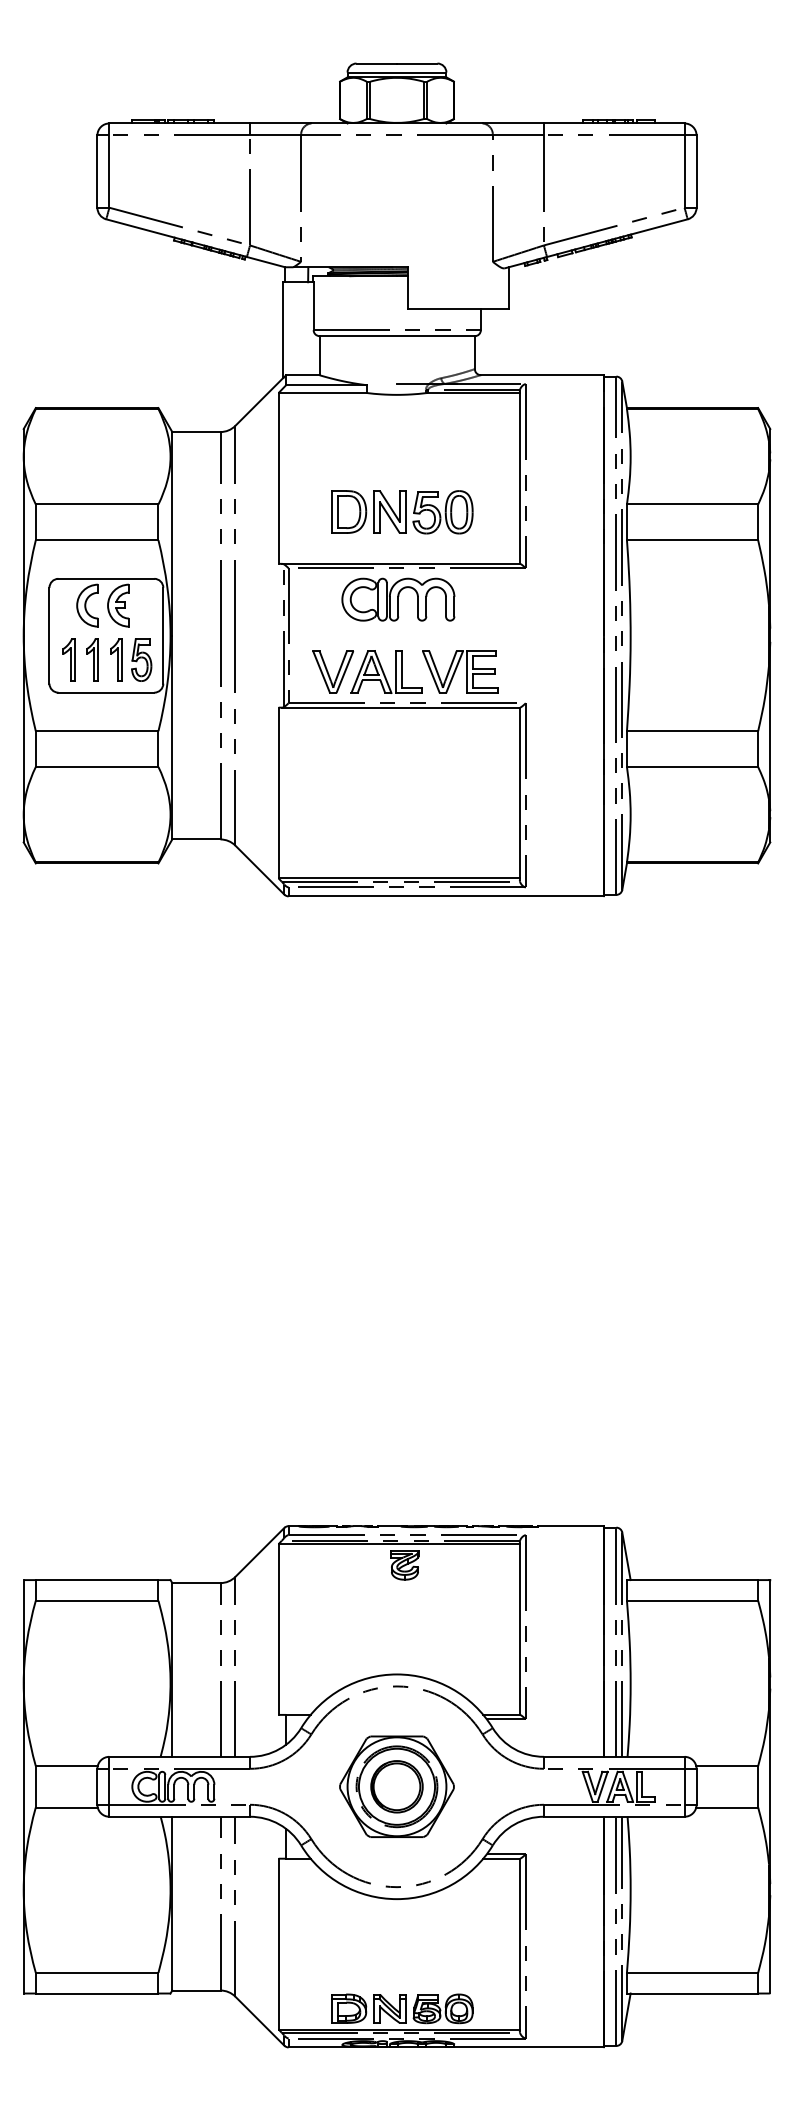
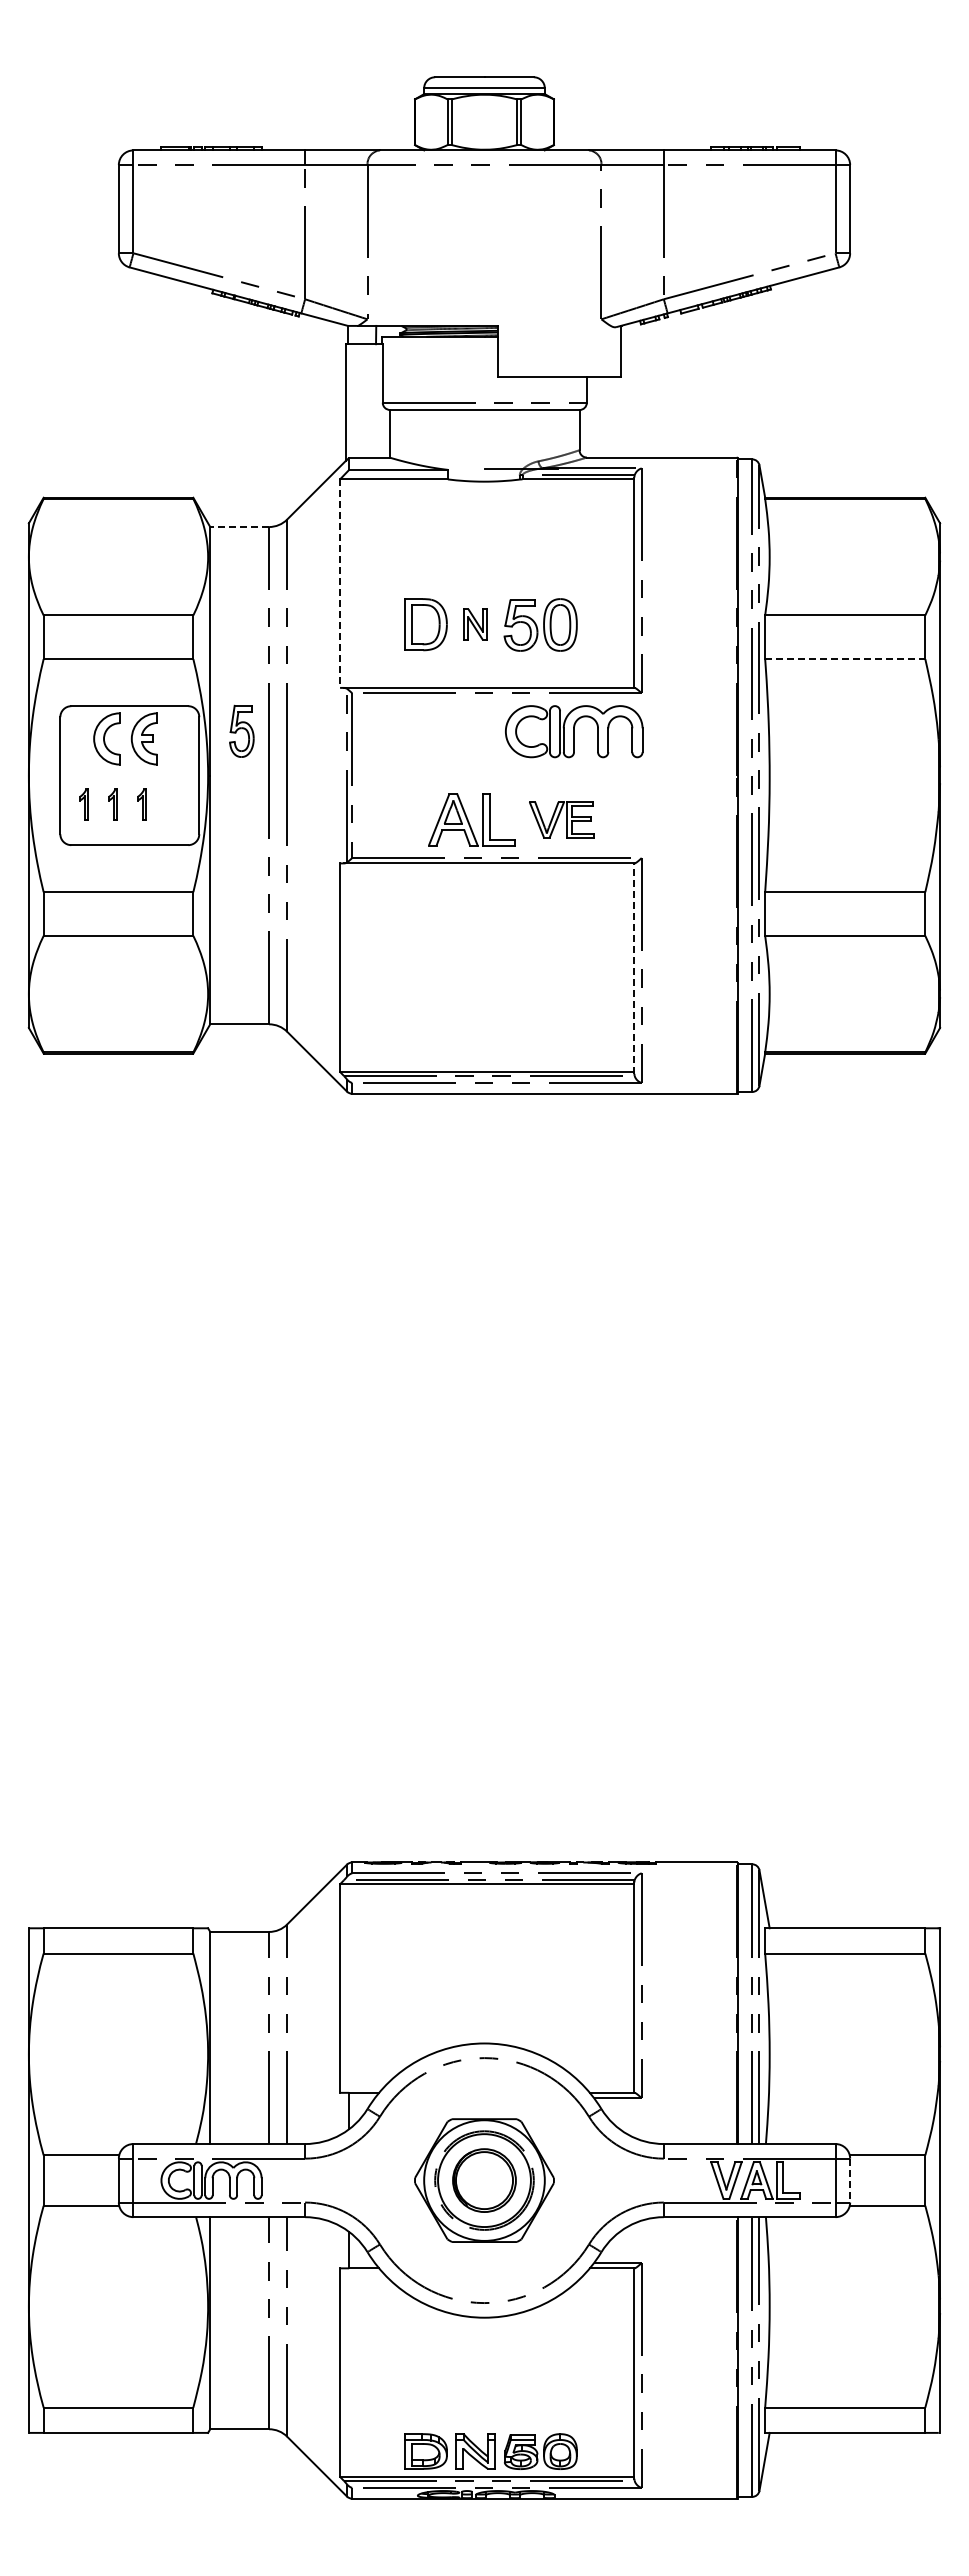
line: (196, 432) -> (239, 527), solid -> dashed
line: (279, 479) -> (340, 584), solid -> dashed
part: (389, 511) -> (475, 624), size x0.6
line: (692, 540) -> (845, 659), solid -> dashed
part: (398, 599) -> (574, 731), moved
part: (68, 659) -> (83, 804), size x0.6
part: (92, 659) -> (112, 804), size x0.6
part: (115, 659) -> (141, 804), size x0.6
part: (141, 659) -> (241, 730), moved
part: (333, 671) -> (406, 819), removed
part: (460, 671) -> (561, 819), size x0.7
line: (519, 793) -> (634, 968), solid -> dashed
part: (405, 1565) -> (494, 1910), removed
line: (696, 1786) -> (850, 2180), solid -> dashed

